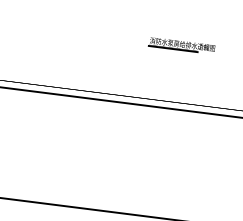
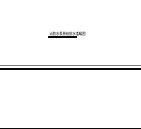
part: (180, 45) -> (66, 34), moved

